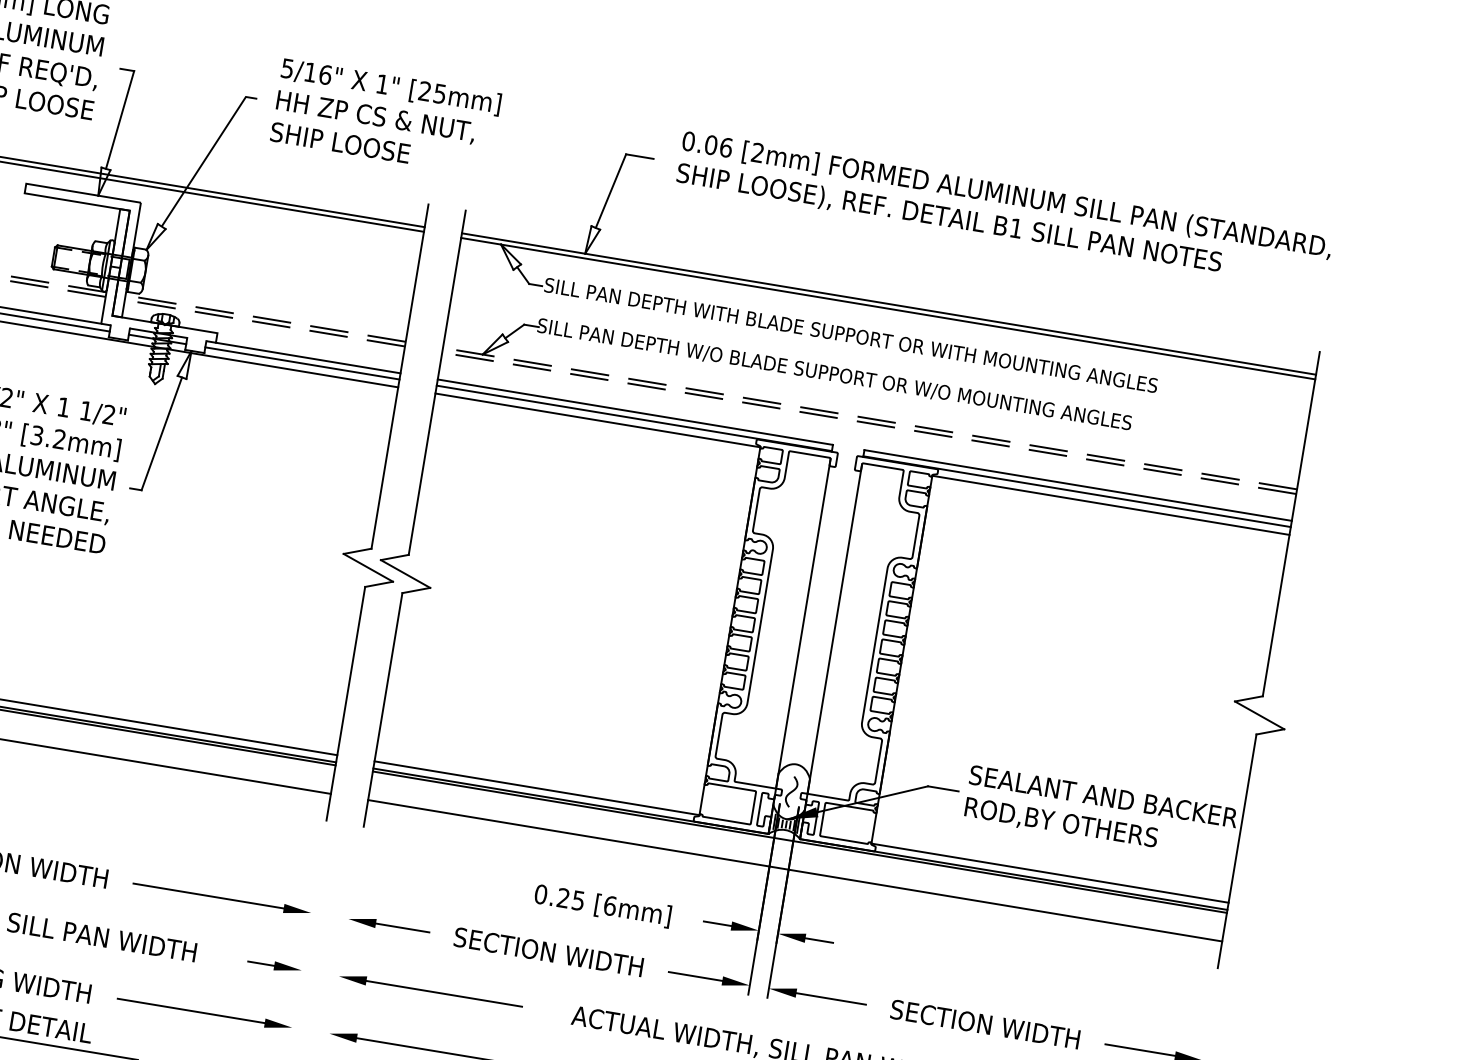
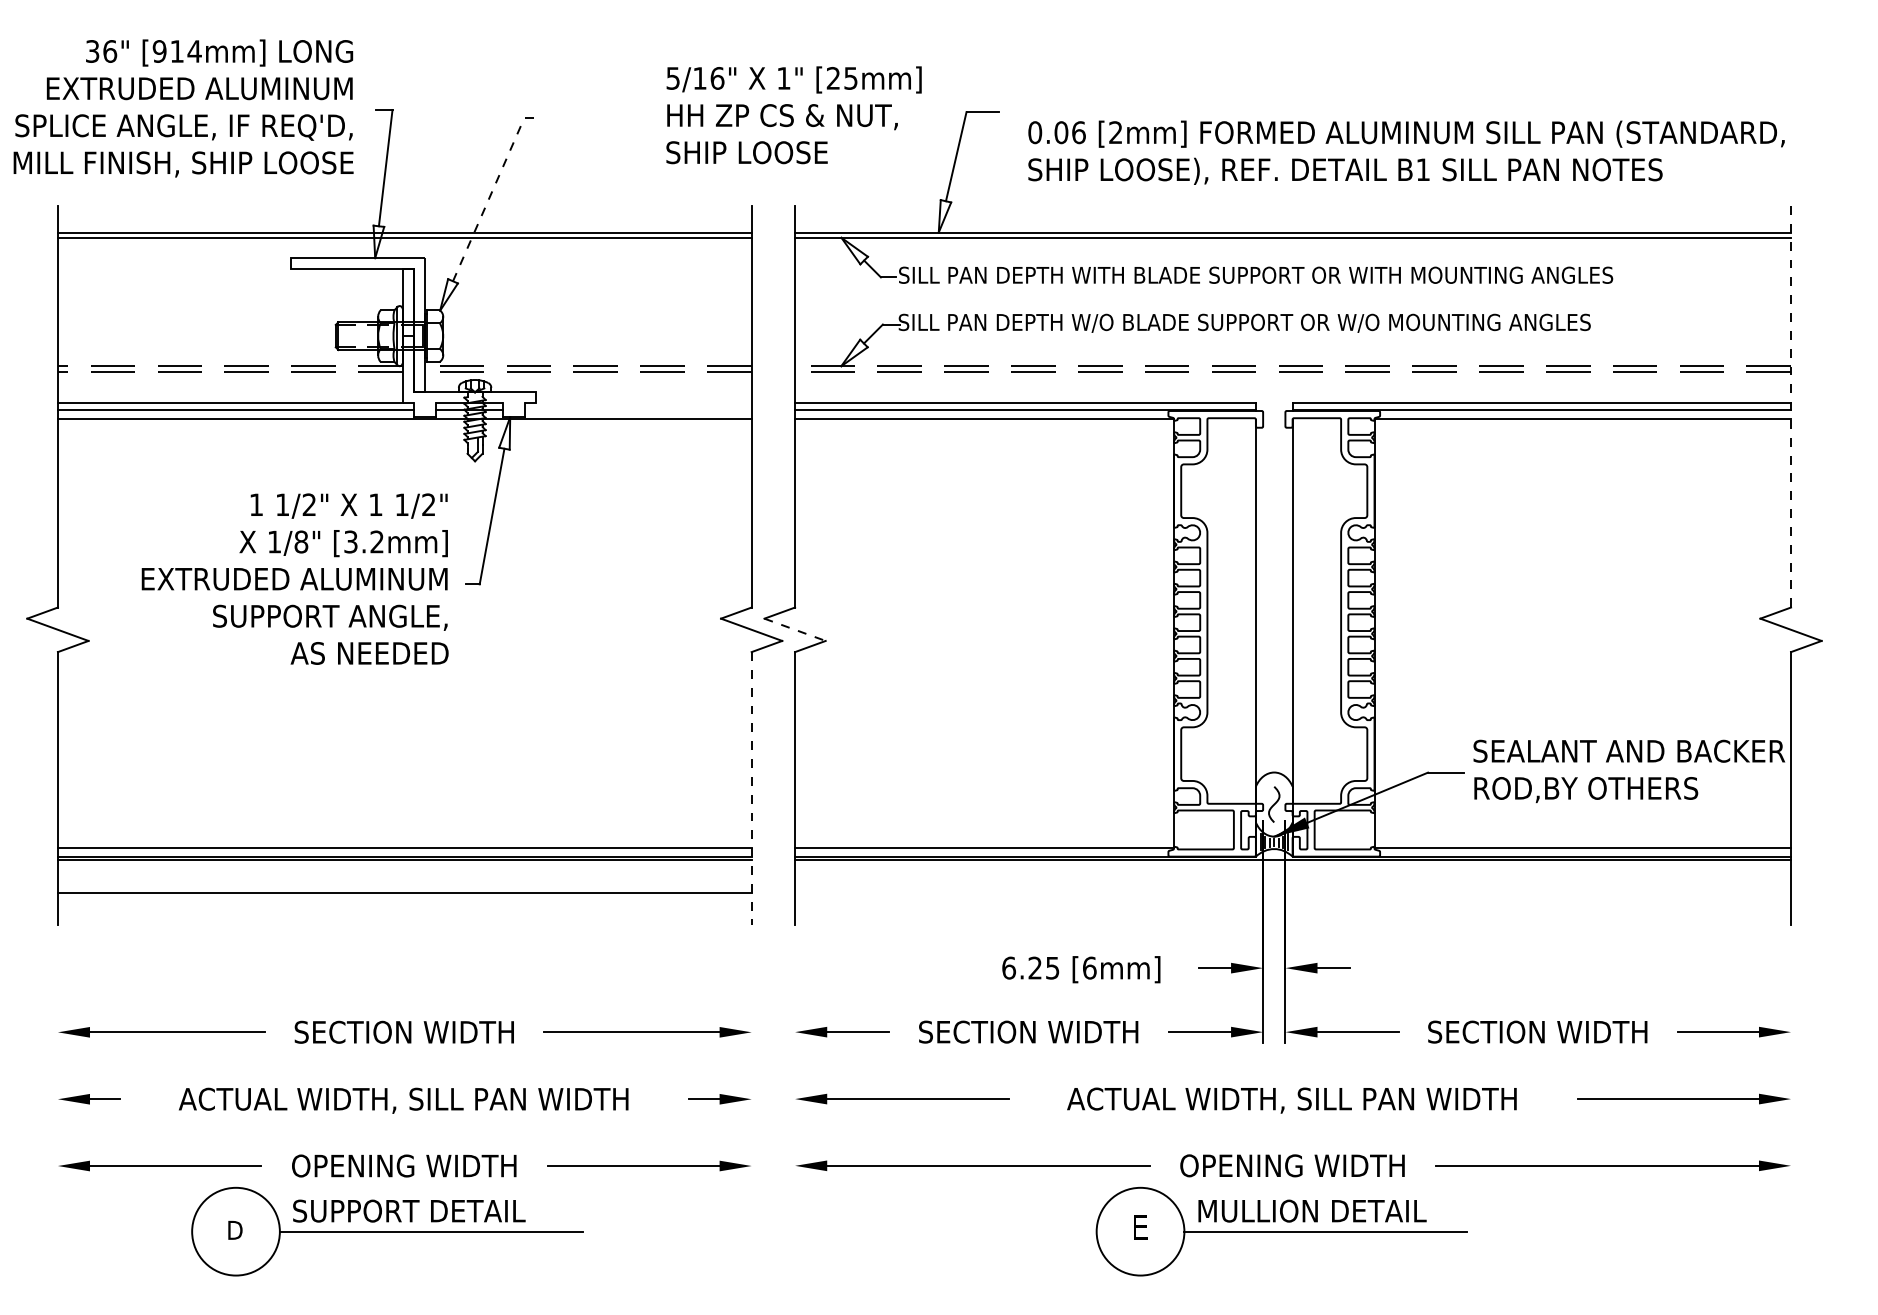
text: (385, 117) -> (793, 115), moved
line: (207, 155) -> (491, 192), solid -> dashed
text: (1004, 211) -> (1406, 152), moved
line: (307, 357) -> (643, 402), removed
line: (302, 363) -> (638, 410), removed
line: (1291, 523) -> (1791, 406), solid -> dashed
line: (405, 573) -> (795, 629), solid -> dashed
line: (345, 703) -> (751, 788), solid -> dashed
line: (795, 870) -> (1293, 893), removed
text: (541, 894) -> (1009, 967), 0.25 -> 6.25

